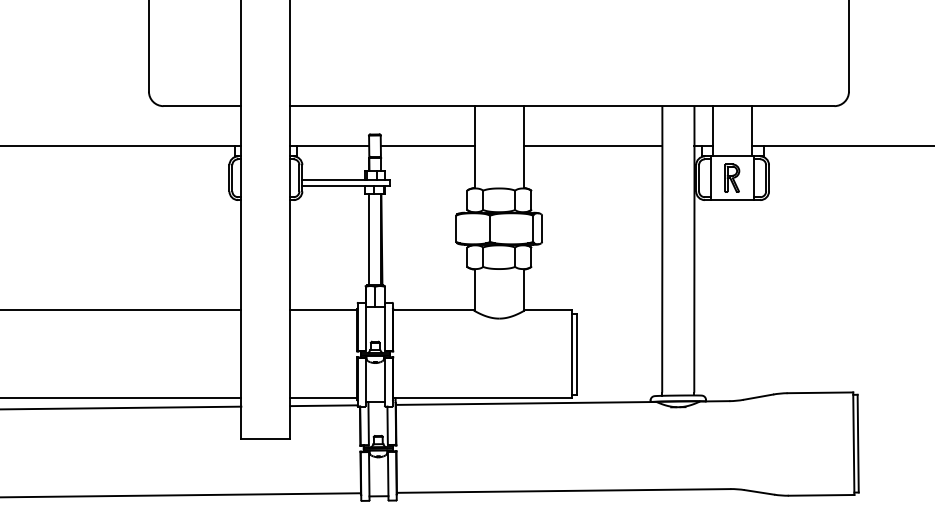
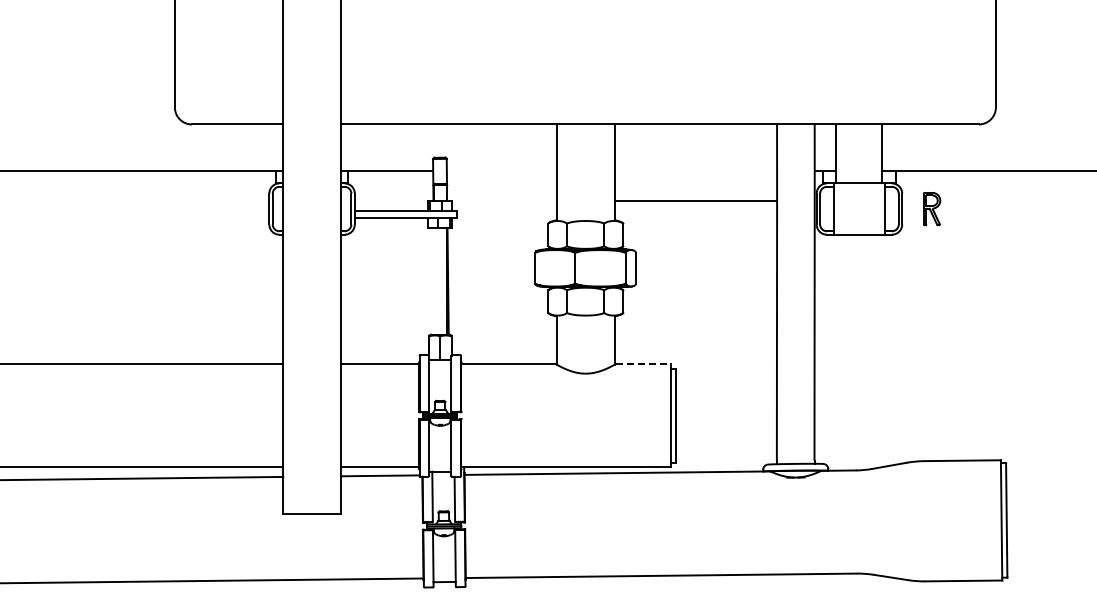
line: (427, 146) -> (501, 171), removed
line: (592, 146) -> (695, 201), moved
part: (732, 178) -> (932, 209), moved
line: (369, 239) -> (433, 280), removed
line: (548, 310) -> (643, 364), solid -> dashed

